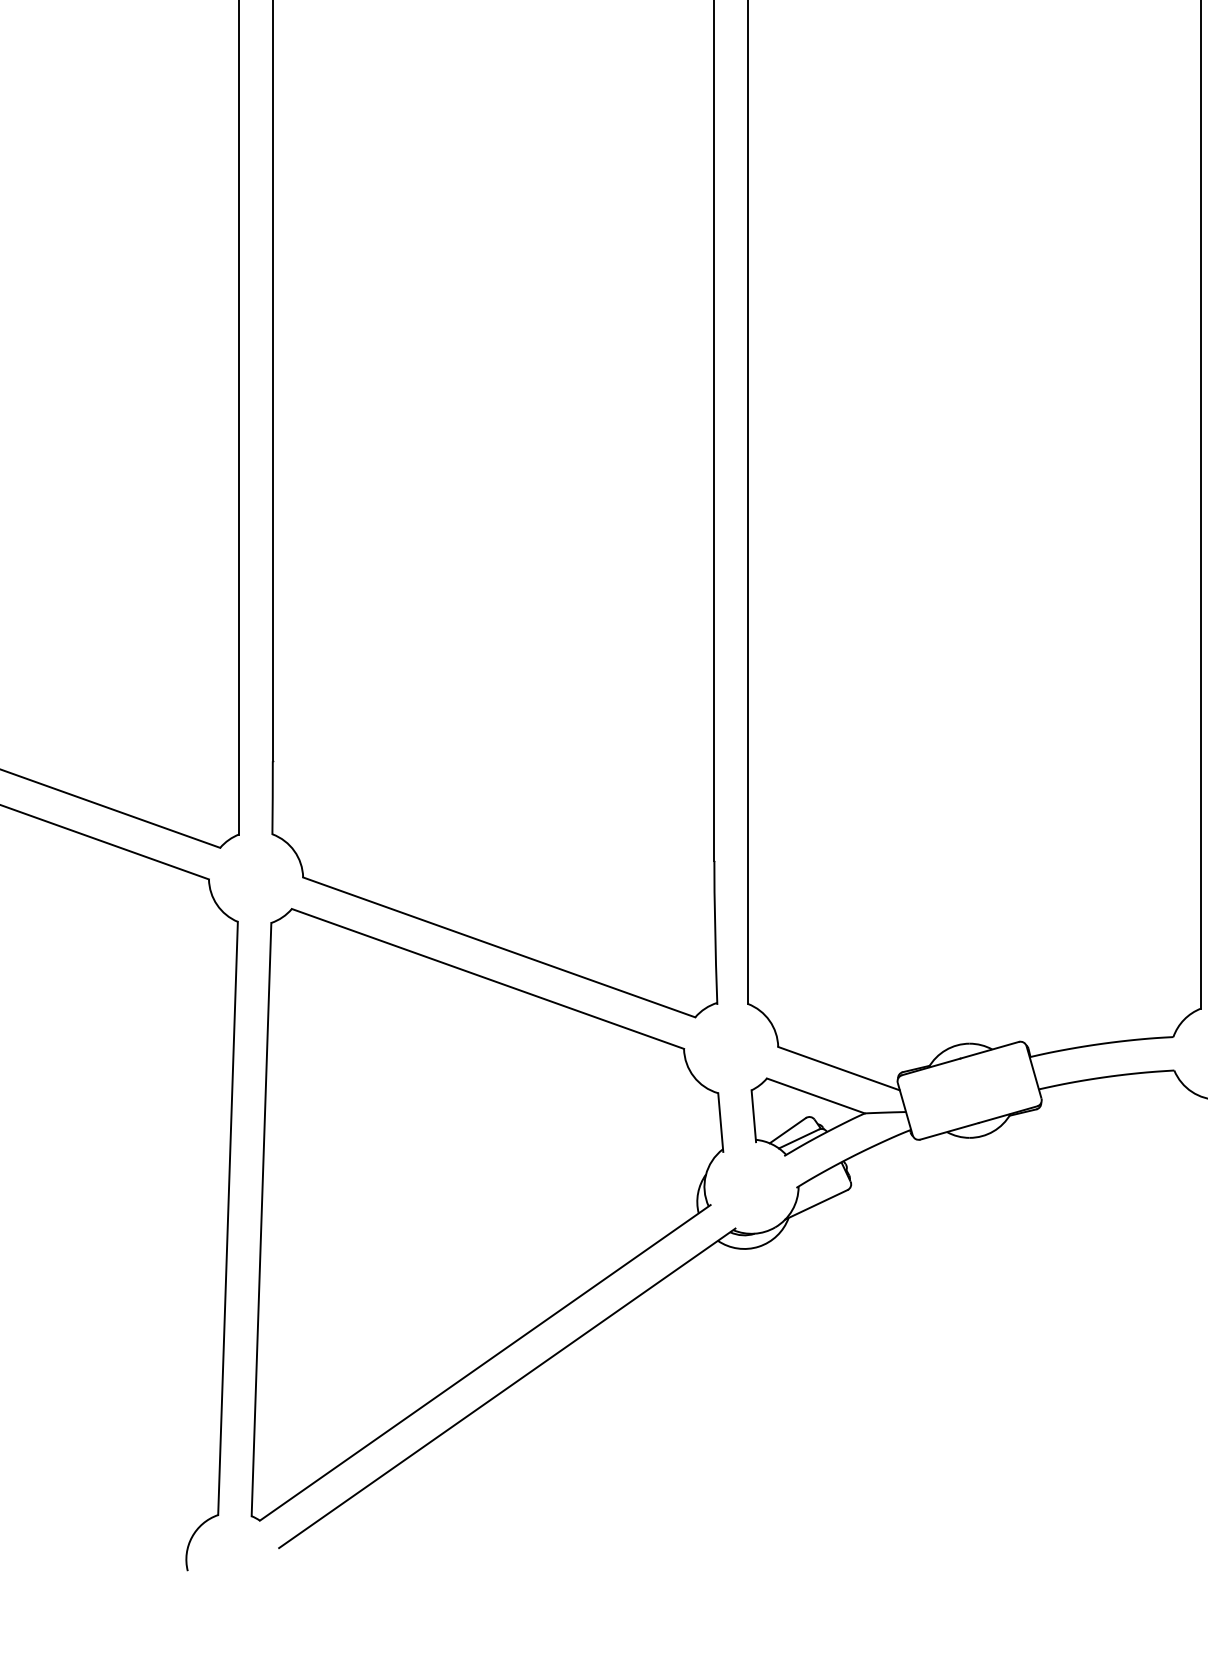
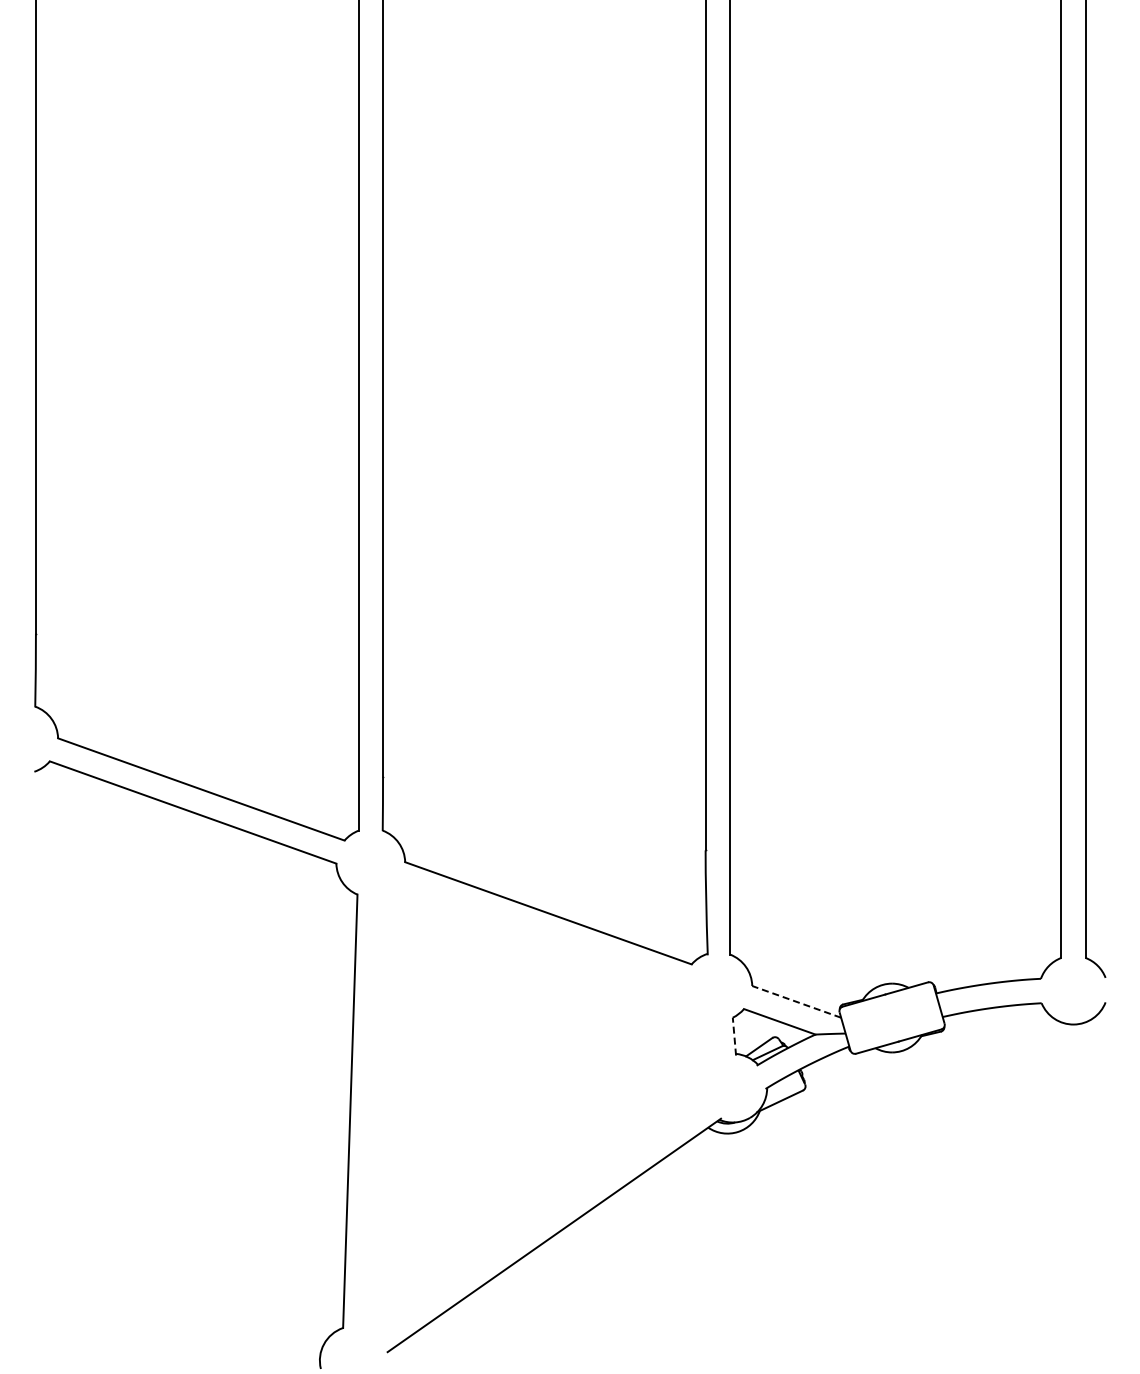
line: (838, 1068) -> (796, 1001), solid -> dashed
line: (753, 1116) -> (734, 1036), solid -> dashed
part: (486, 1214) -> (539, 1108), removed

